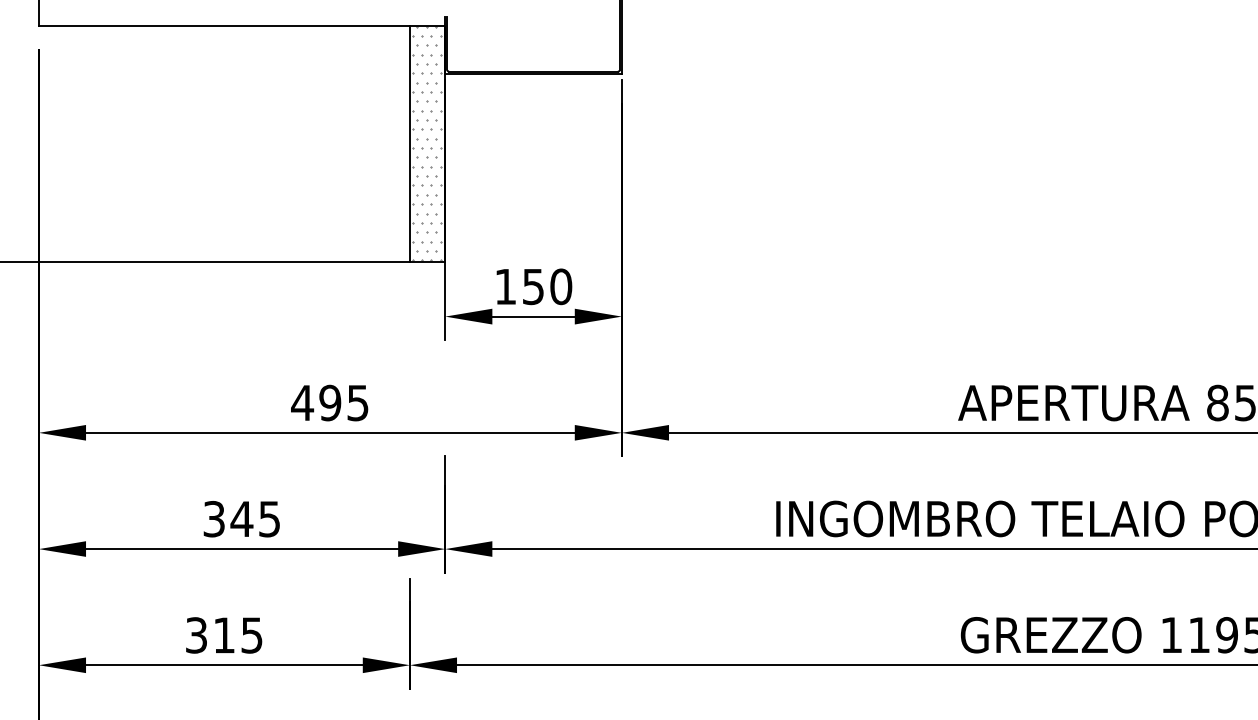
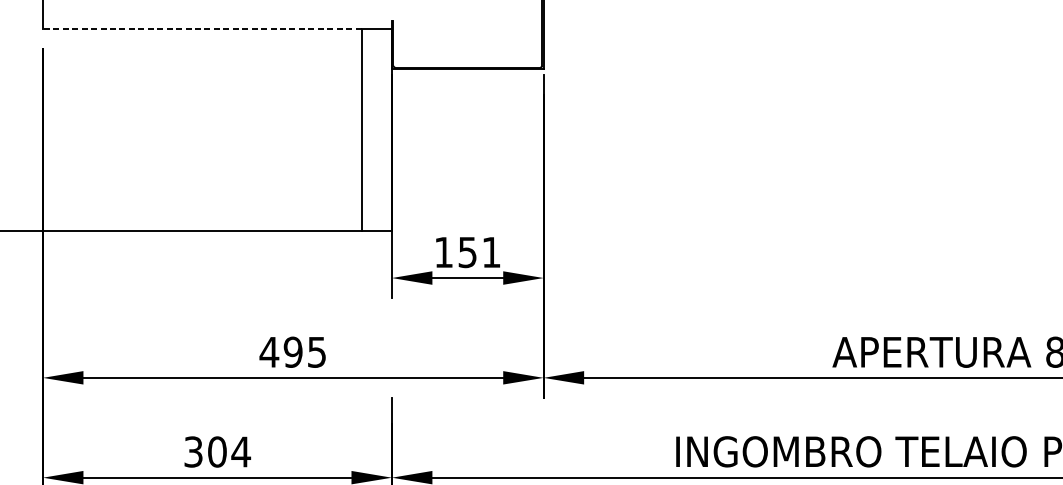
line: (223, 26) -> (201, 28), solid -> dashed
hatch: (426, 143) -> (375, 129), removed
text: (561, 286) -> (491, 252), 150 -> 151
text: (255, 519) -> (228, 452), 345 -> 304

